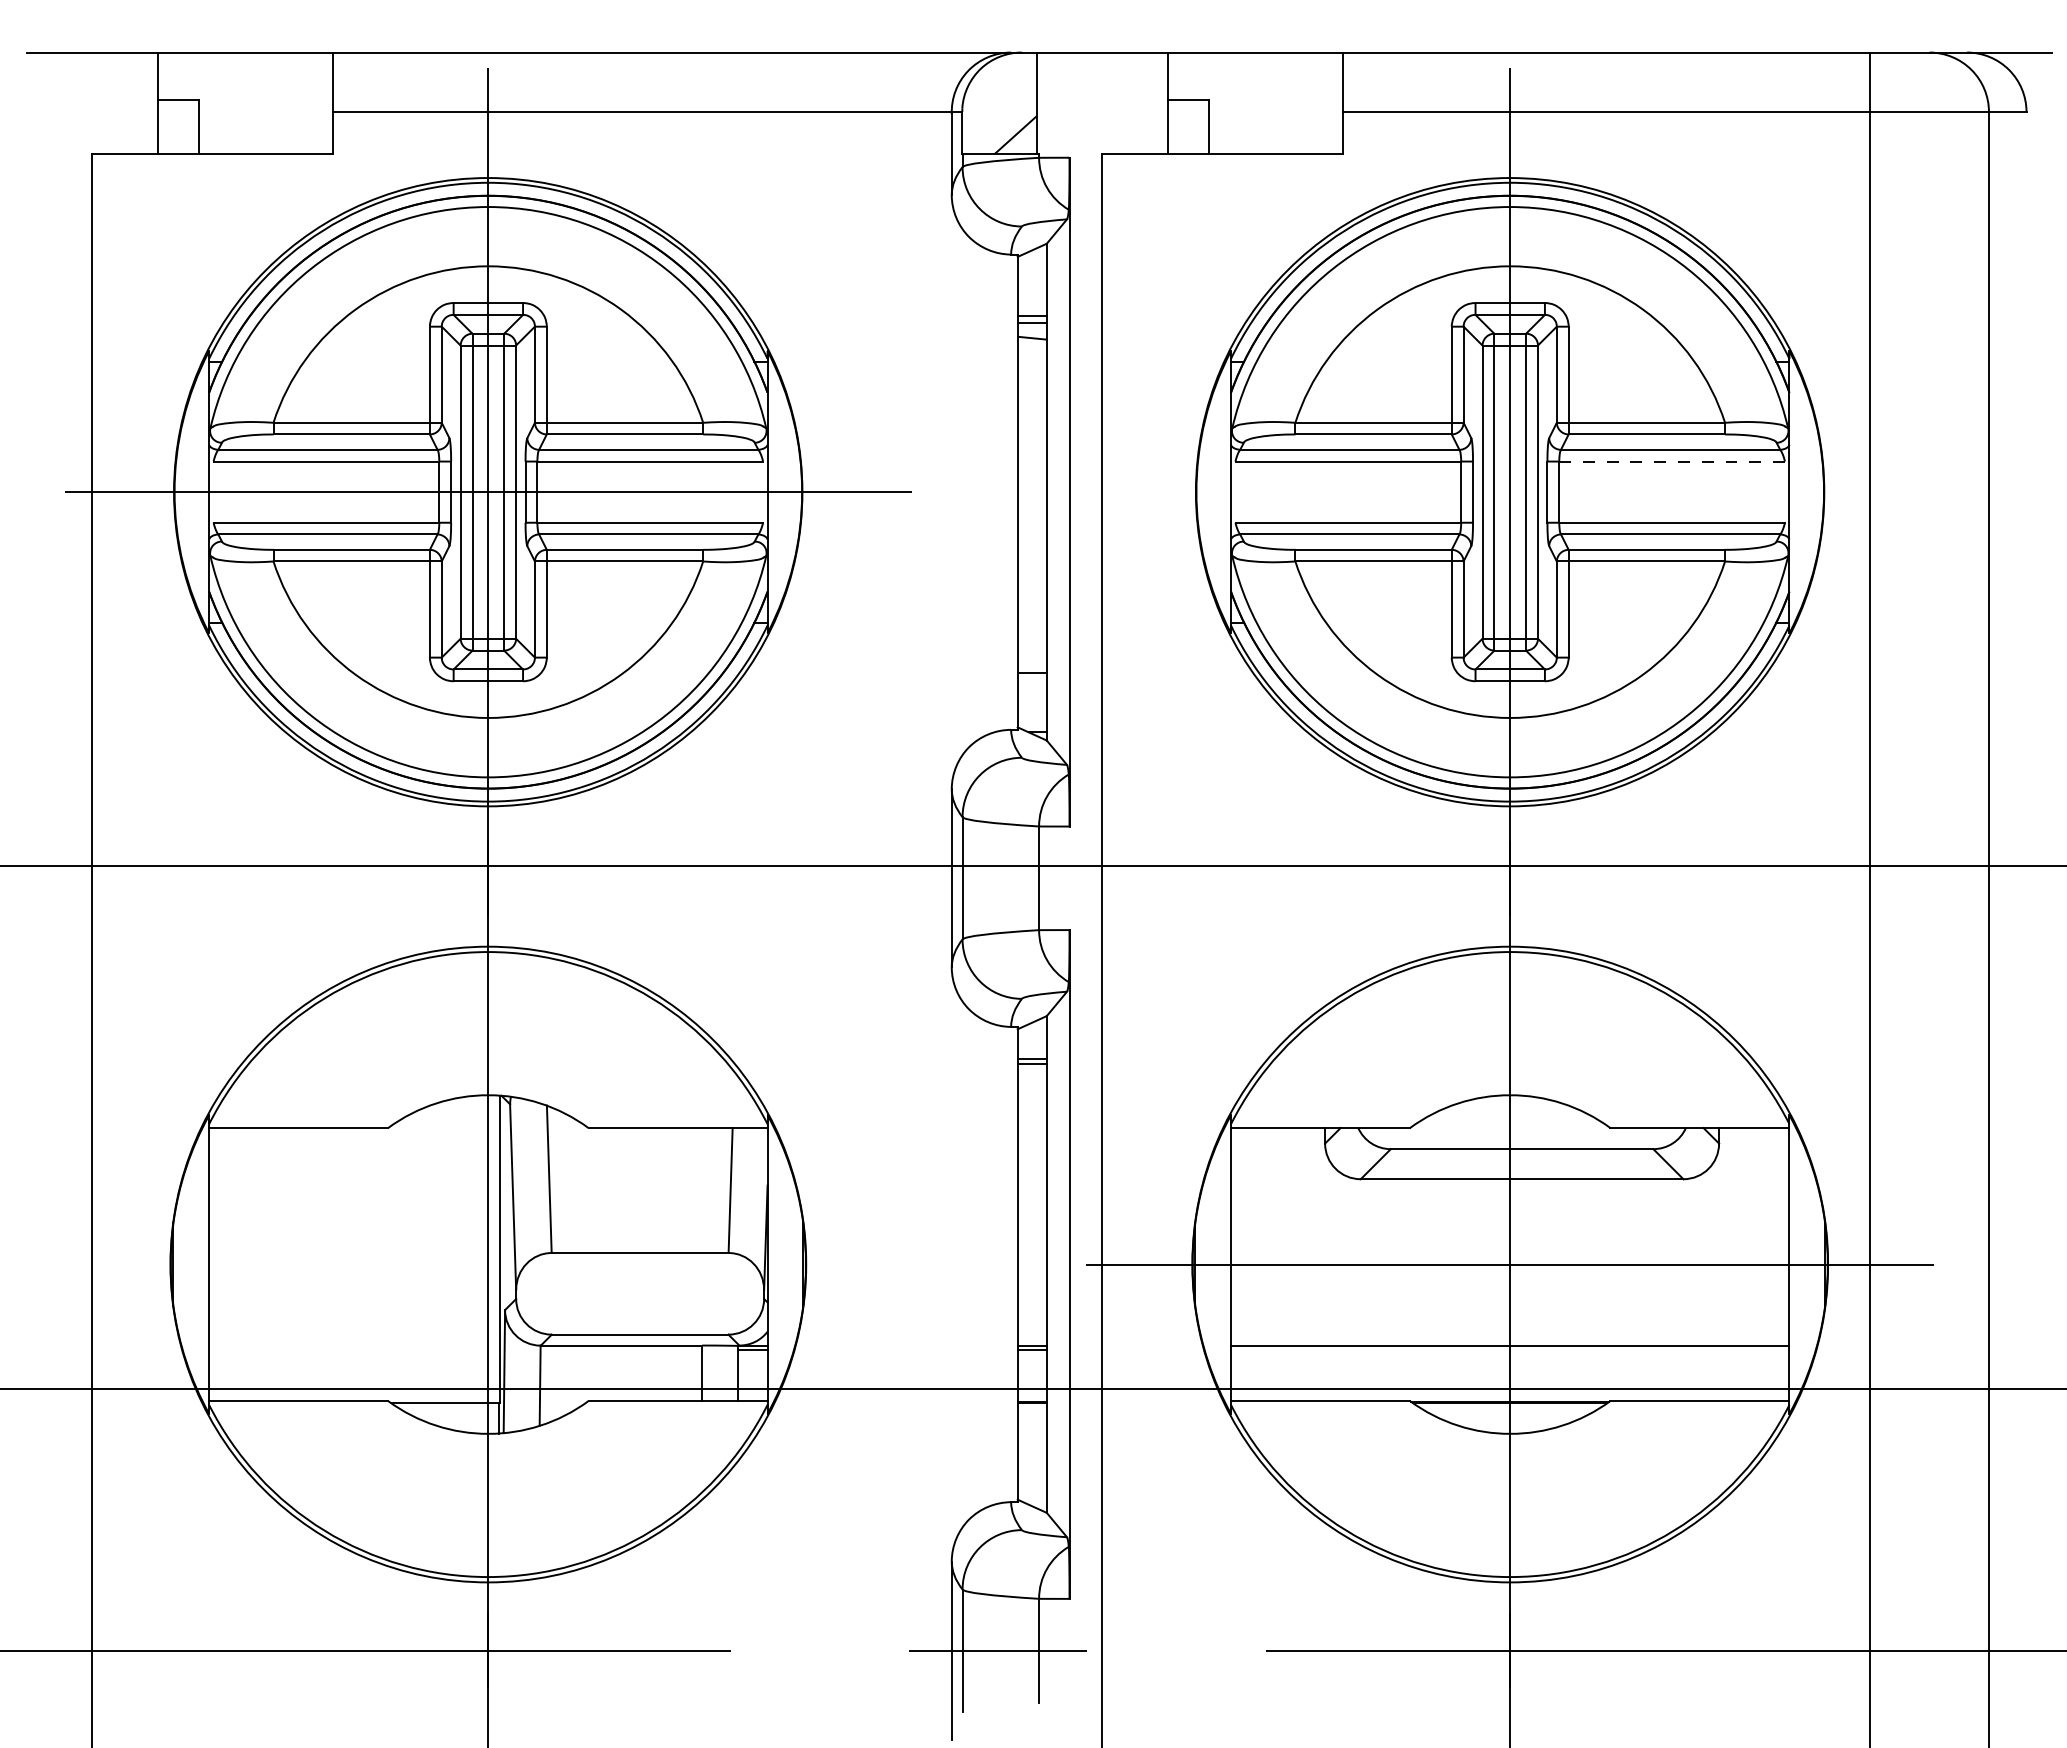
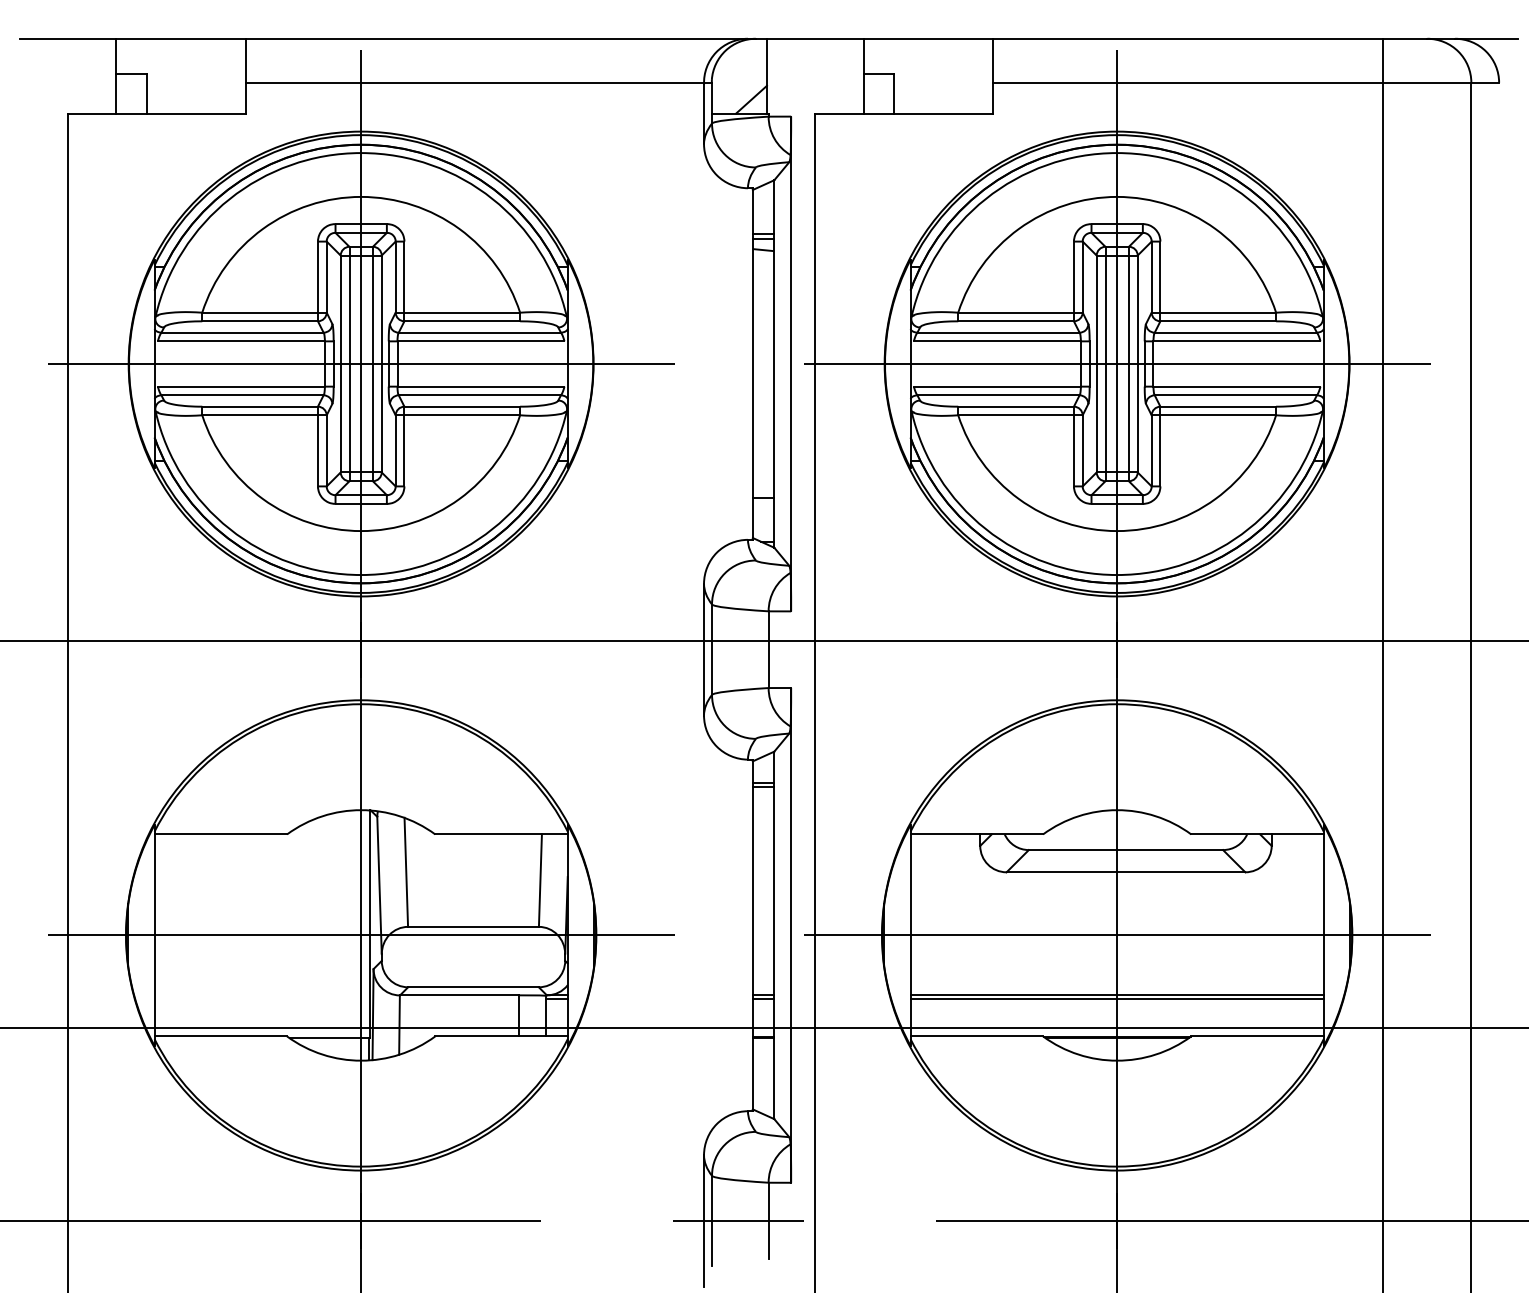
line: (1672, 461) -> (1237, 341), dashed -> solid
line: (1510, 492) -> (1117, 364), added
line: (488, 1264) -> (361, 935), added
line: (1509, 1350) -> (1116, 999), added

